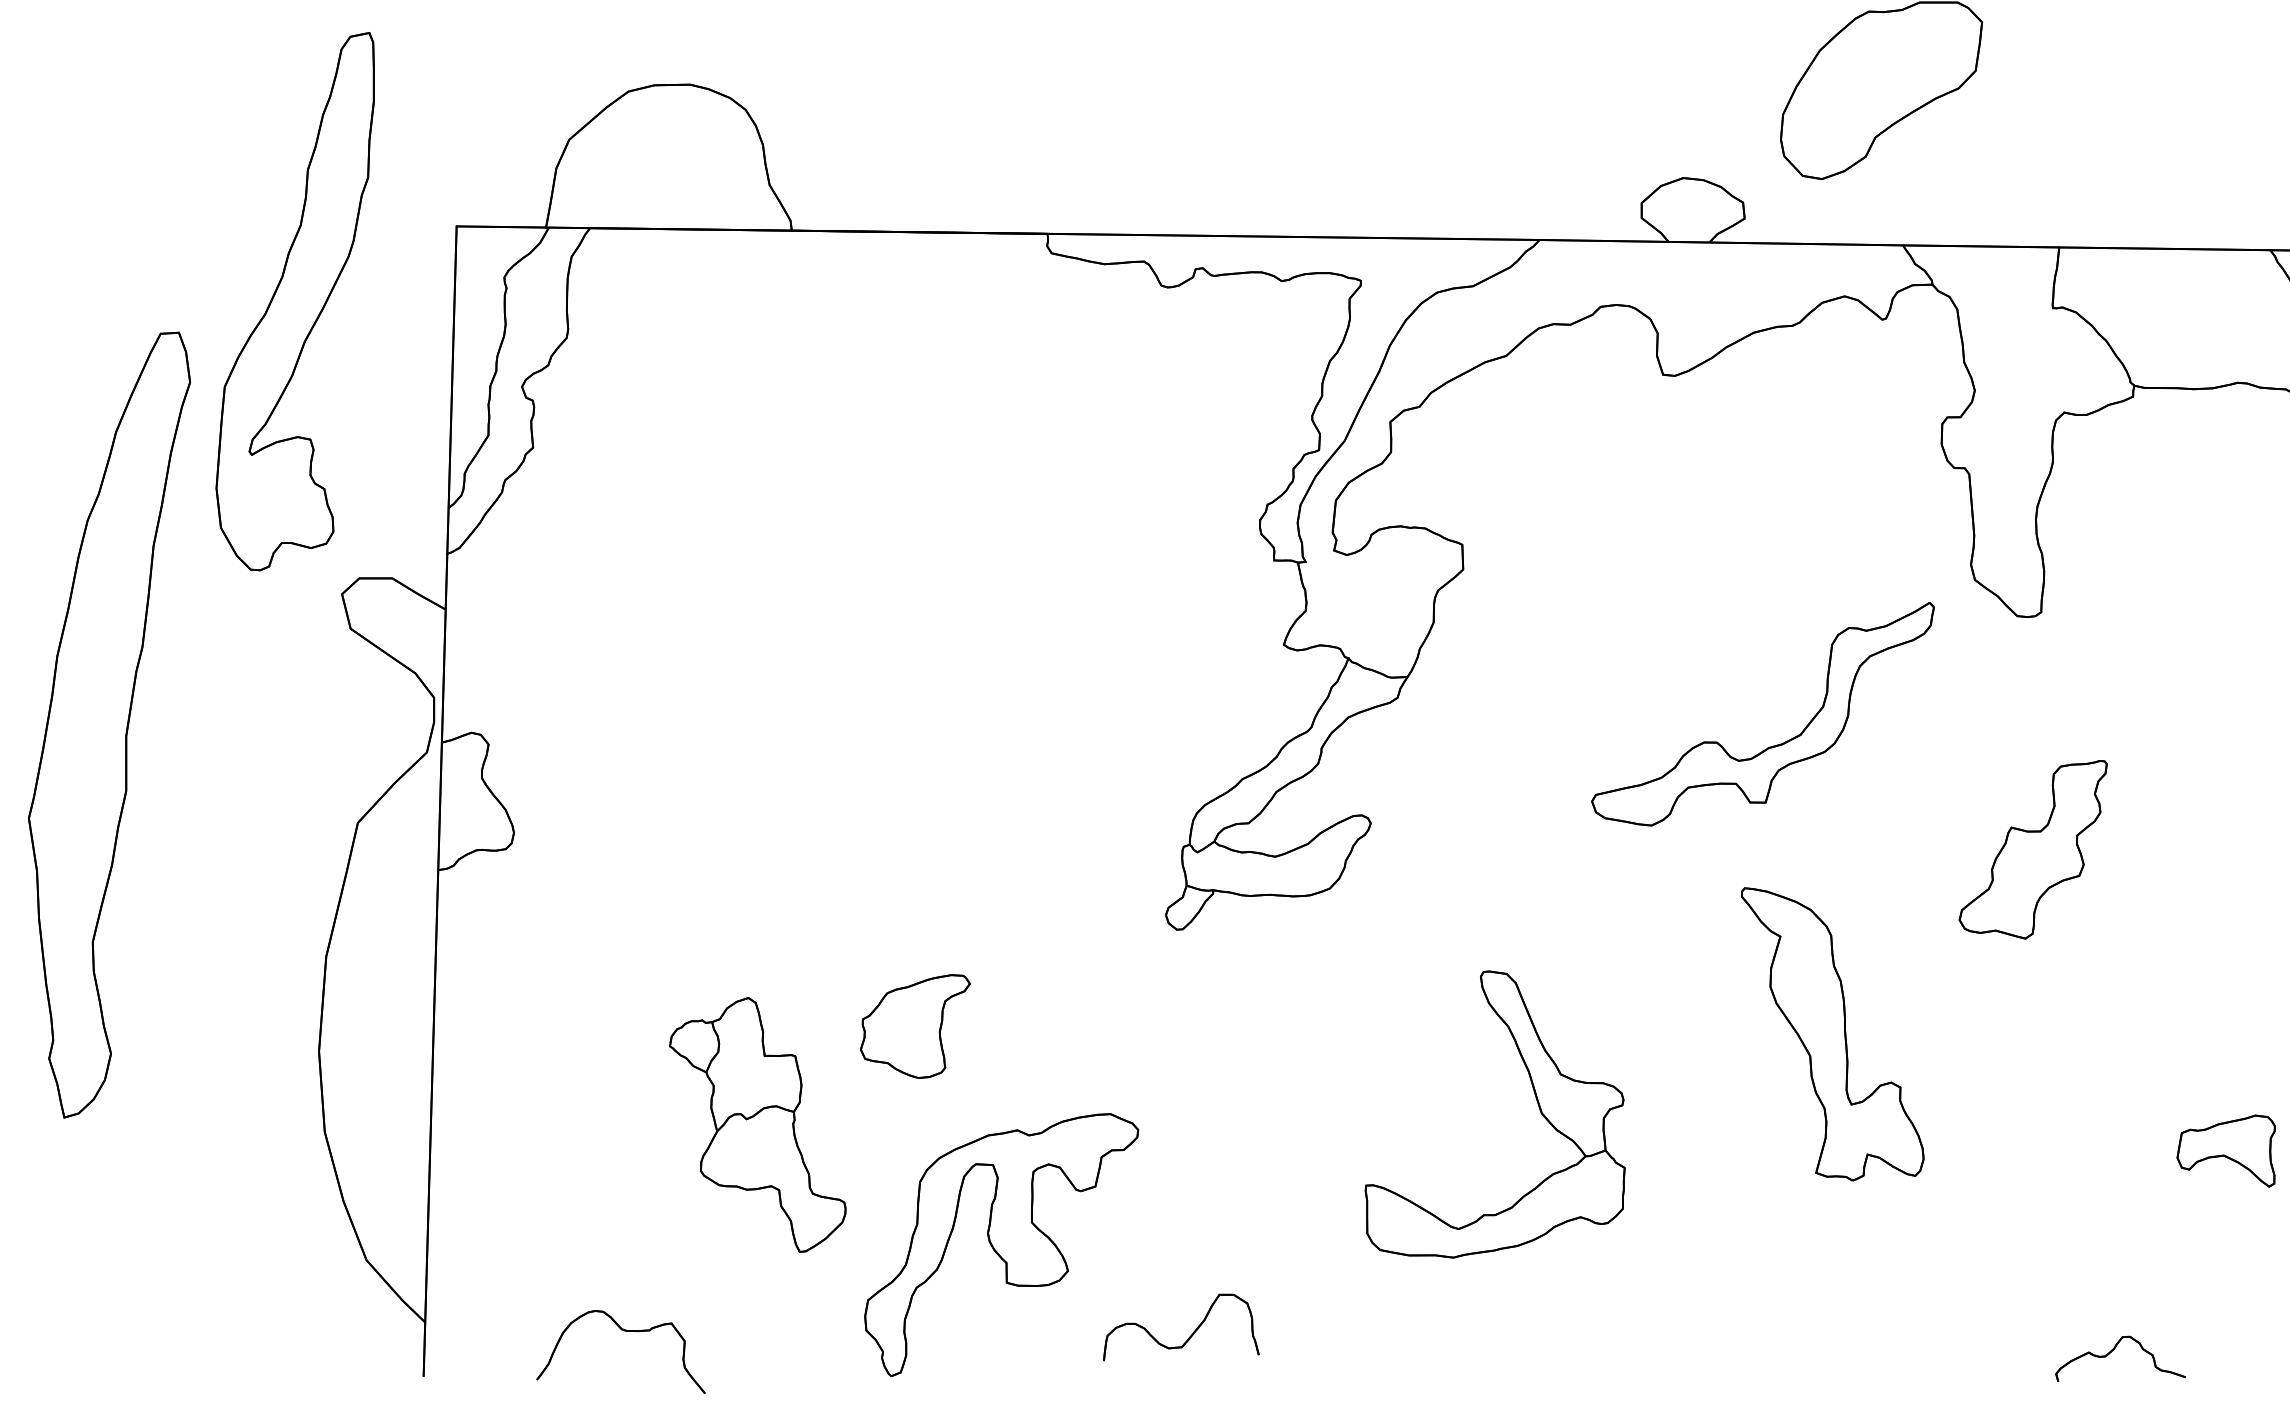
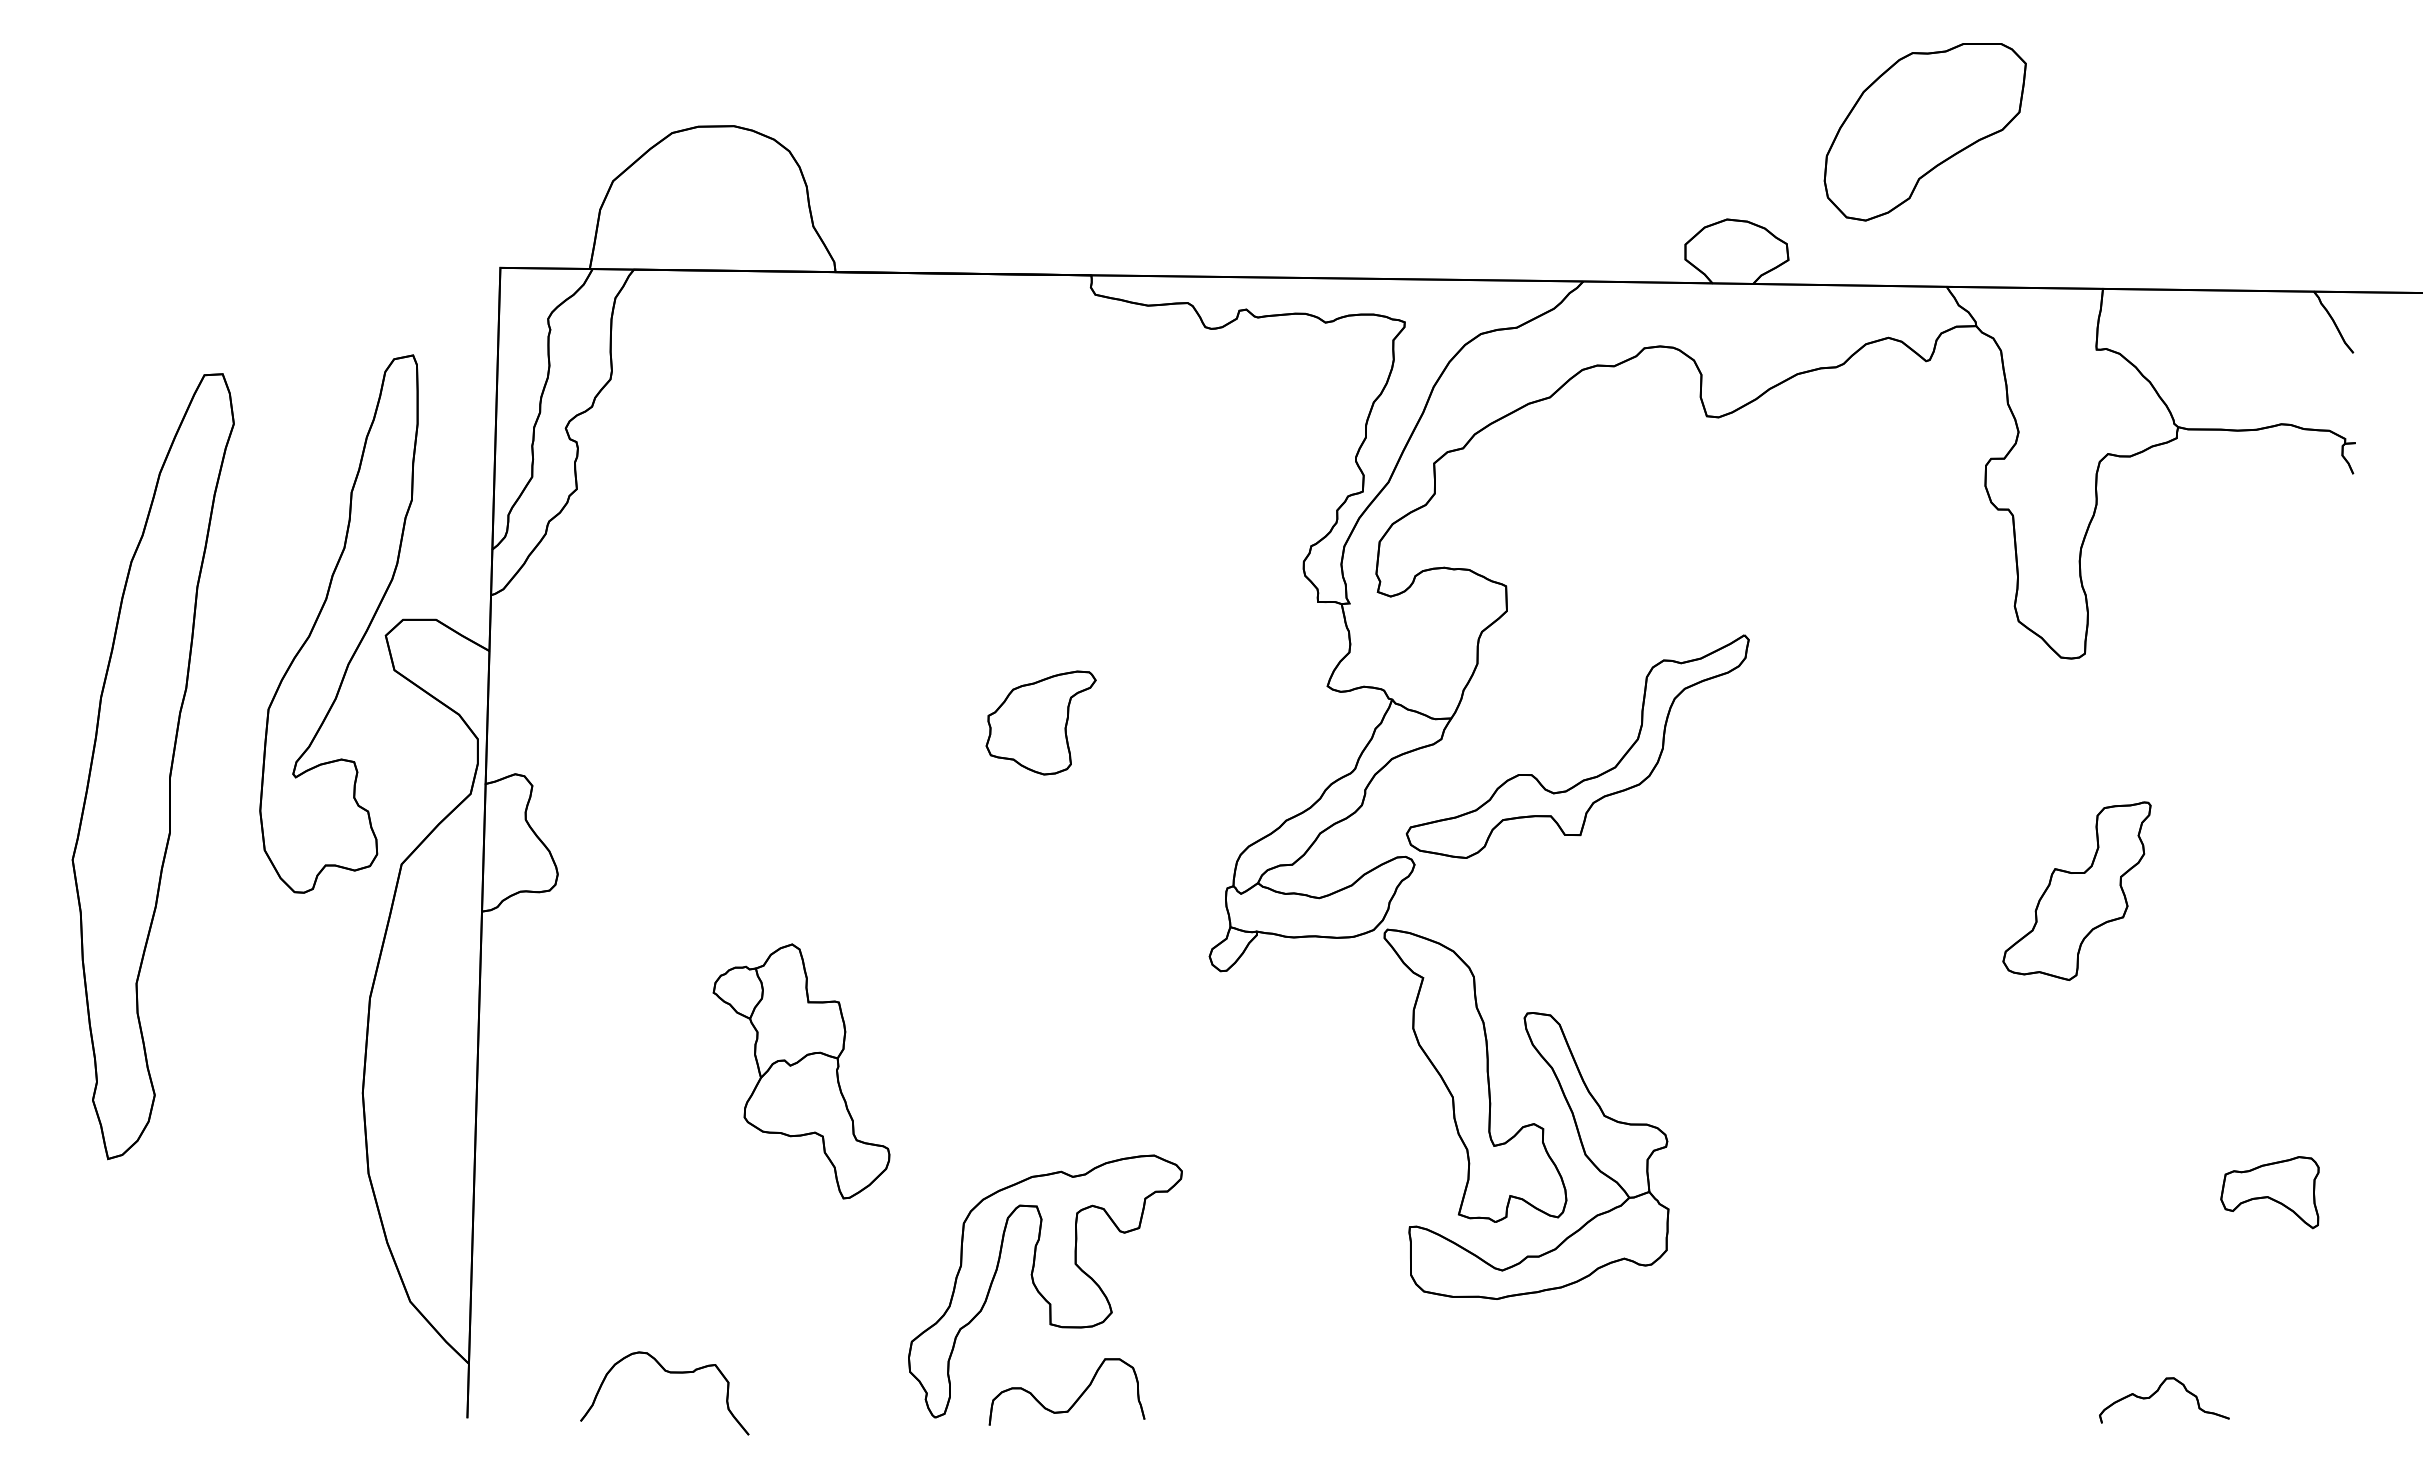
part: (294, 301) -> (338, 623), moved
part: (1774, 745) -> (1589, 777), moved
part: (914, 1026) -> (1040, 722), moved
part: (1832, 1034) -> (1475, 1075), moved
part: (757, 1125) -> (801, 1071), moved
part: (1189, 1336) -> (1075, 1400), moved

